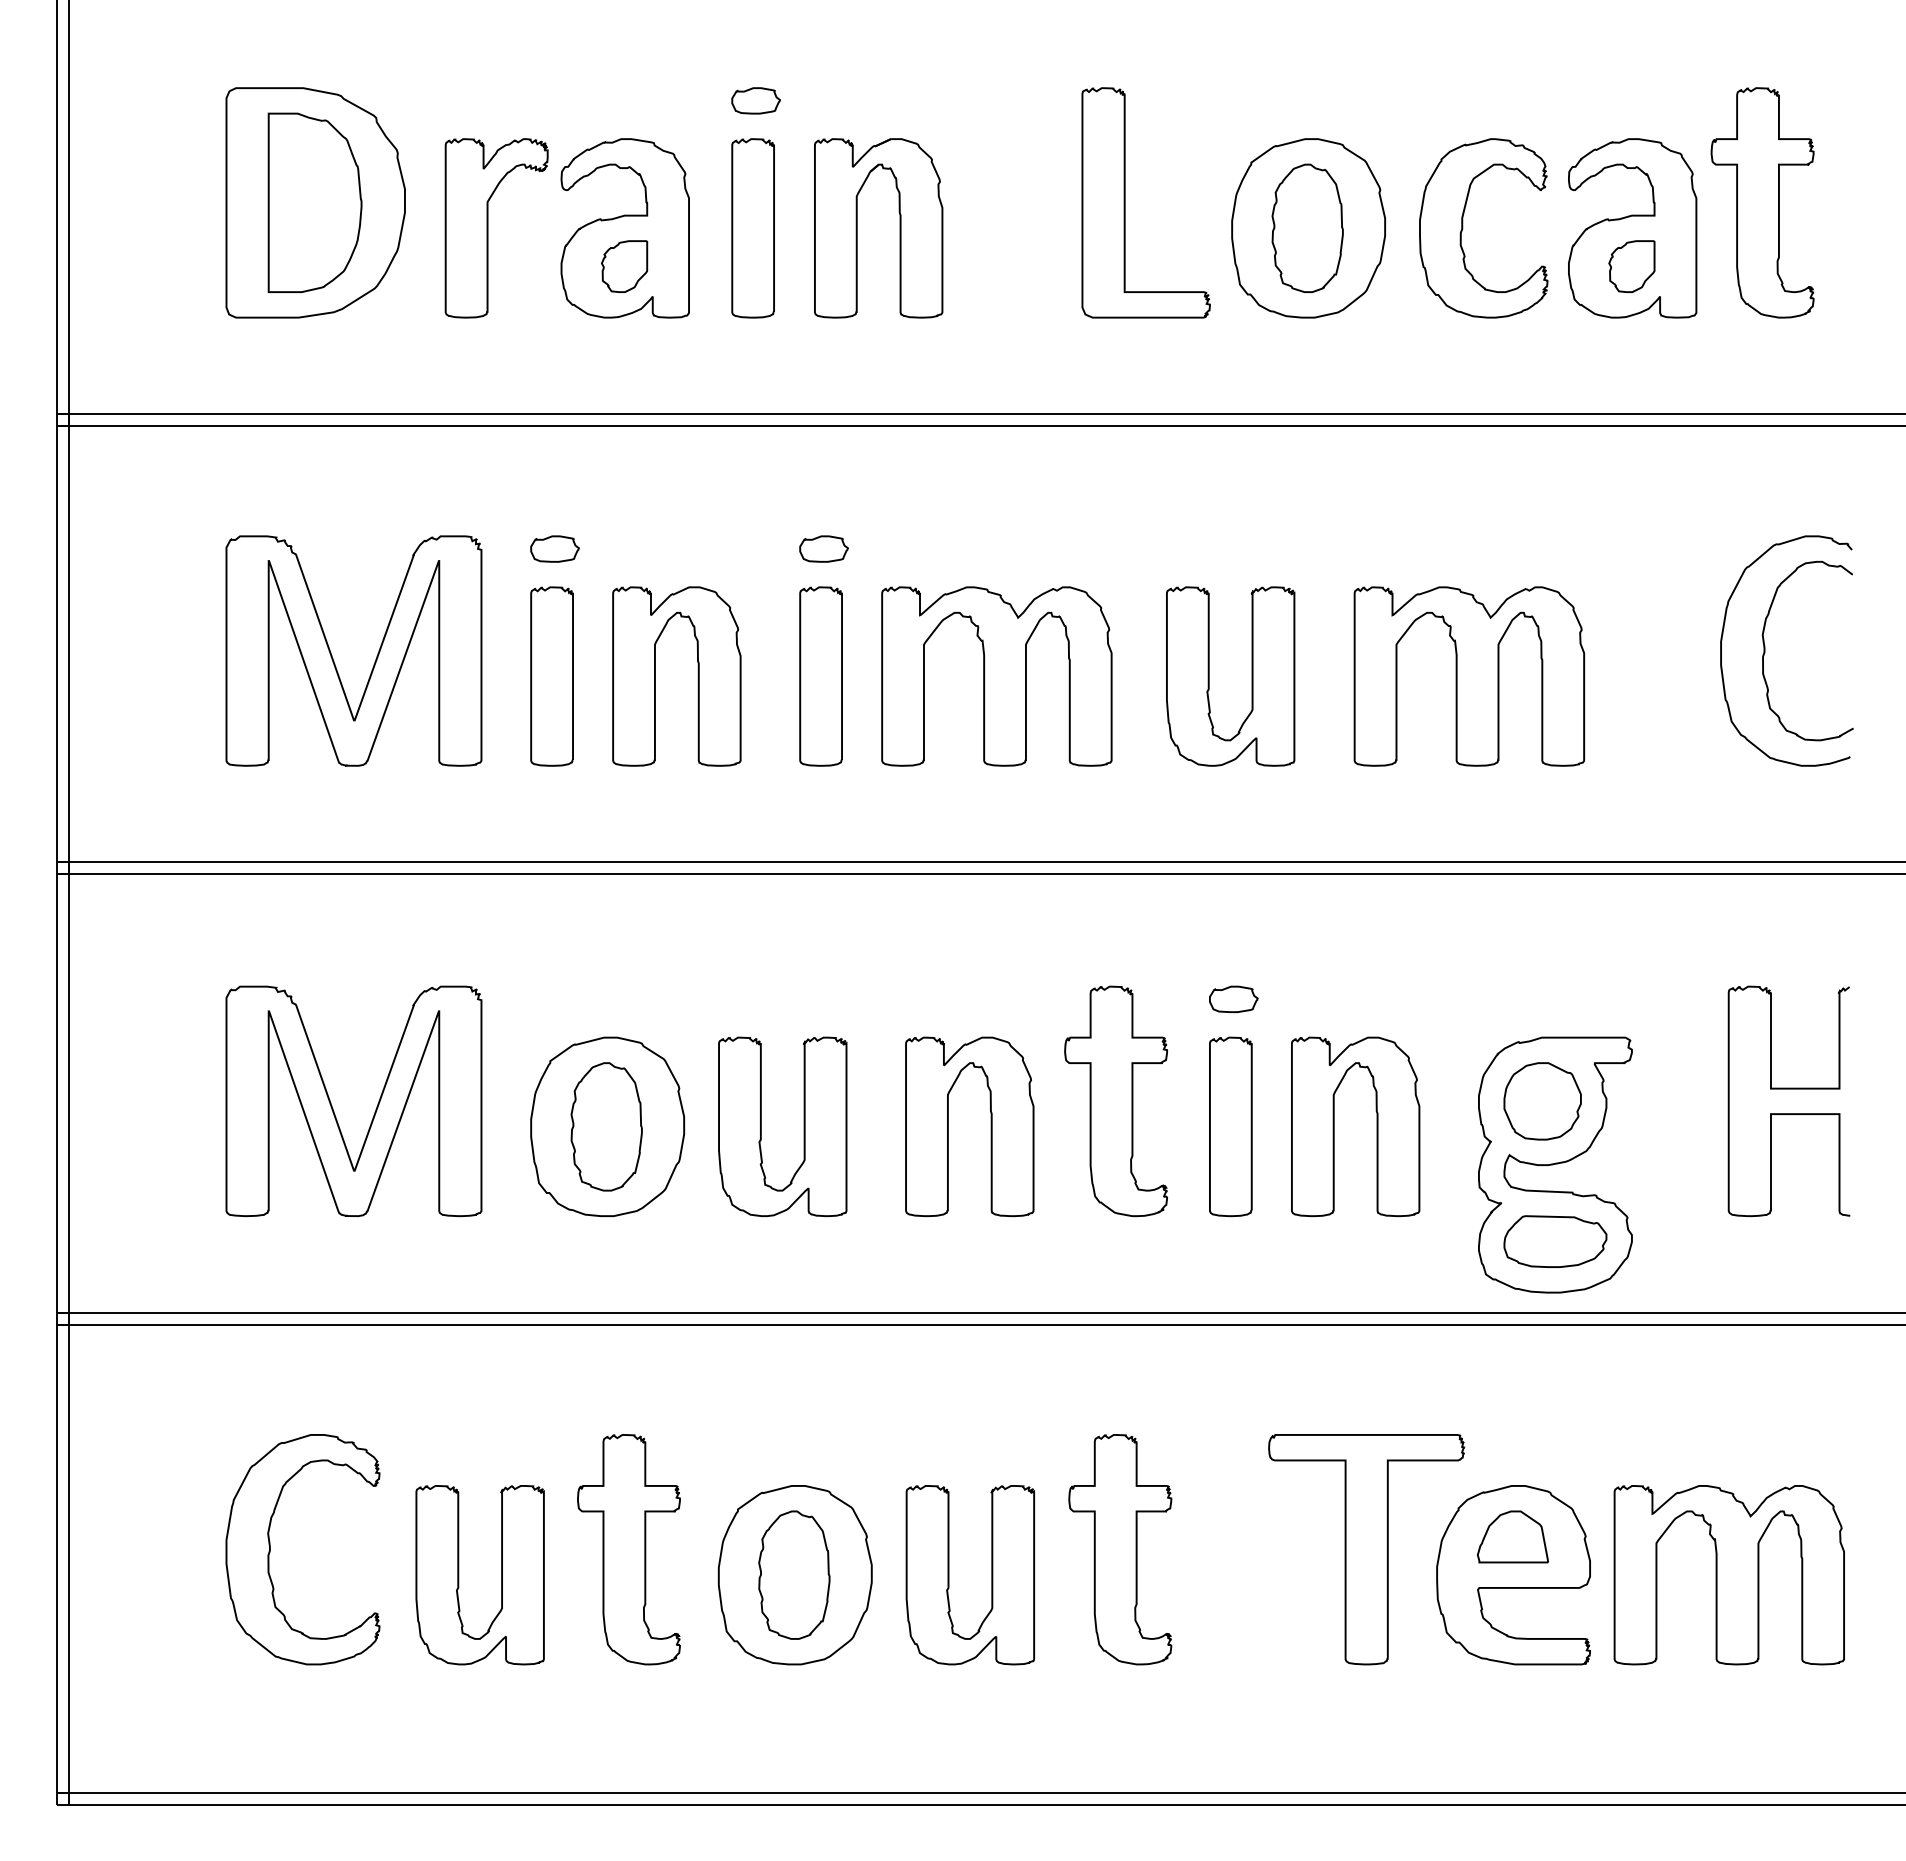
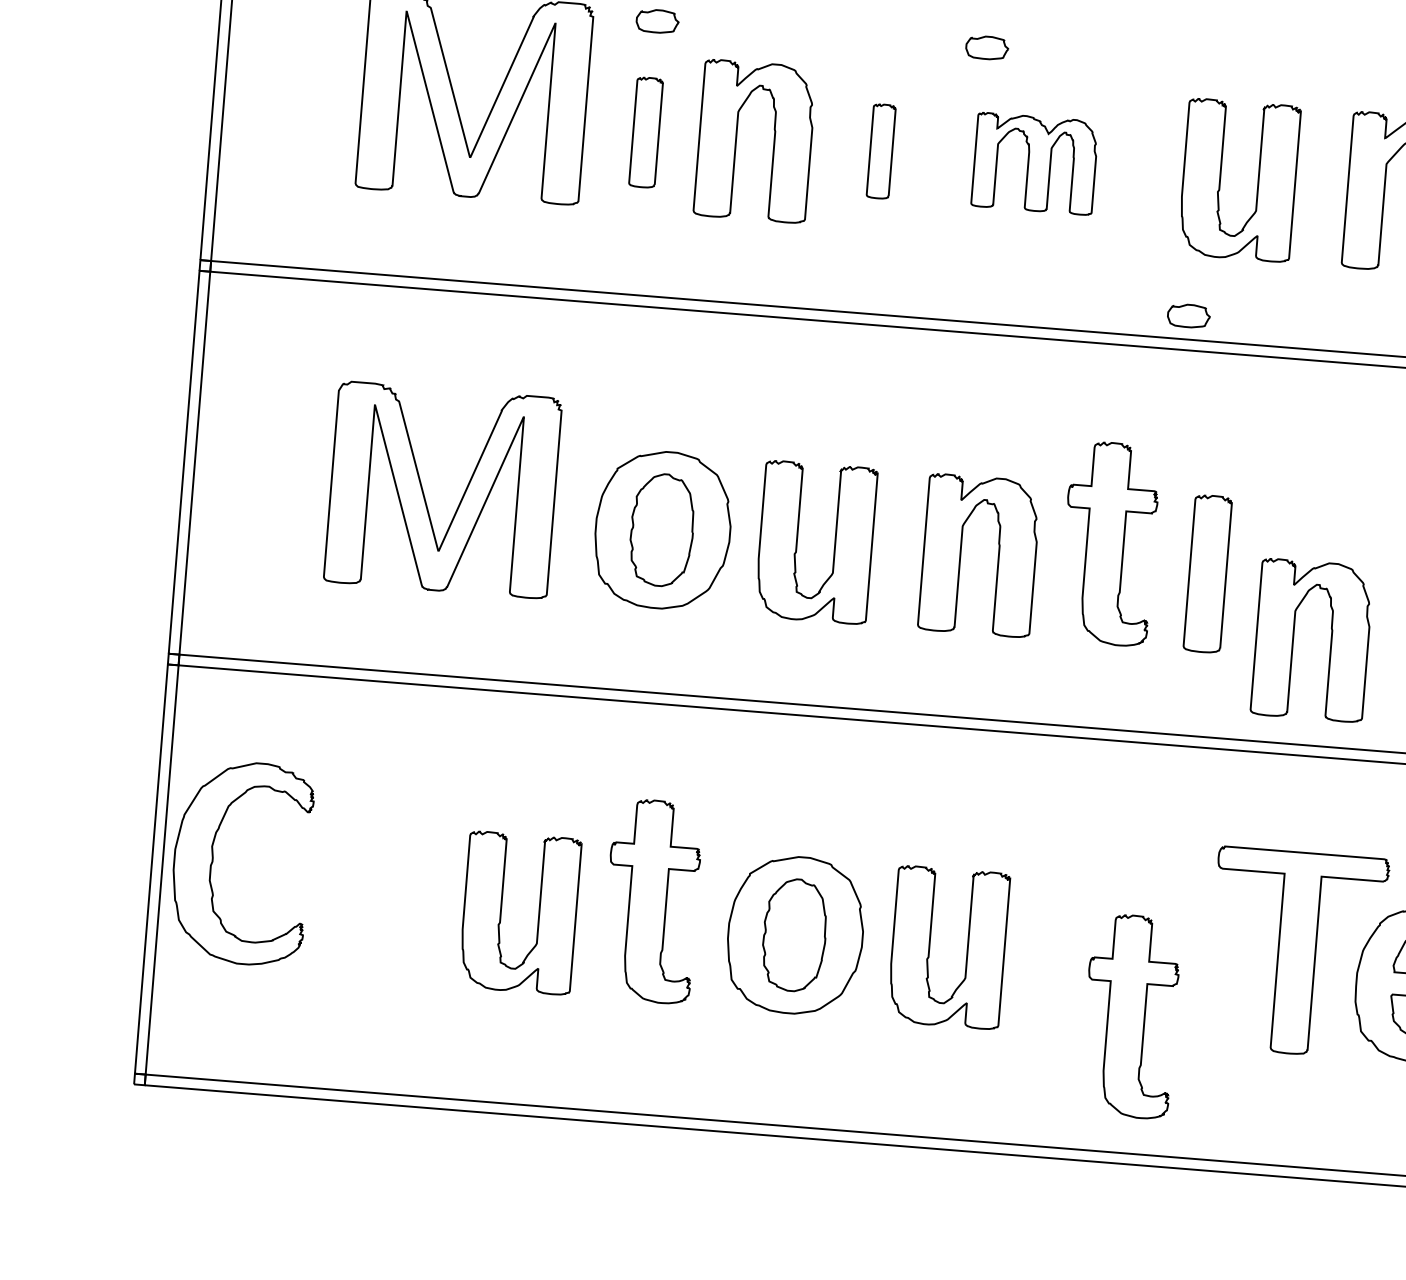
part: (823, 548) -> (986, 47), moved
part: (551, 676) -> (645, 132), size x0.7
part: (820, 676) -> (880, 151), size x0.6
part: (996, 676) -> (1034, 163), size x0.6
part: (1233, 998) -> (1188, 315), moved
part: (1334, 1126) -> (1293, 638), moved
part: (270, 1549) -> (213, 860), moved
part: (1120, 1549) -> (1130, 1016), moved

